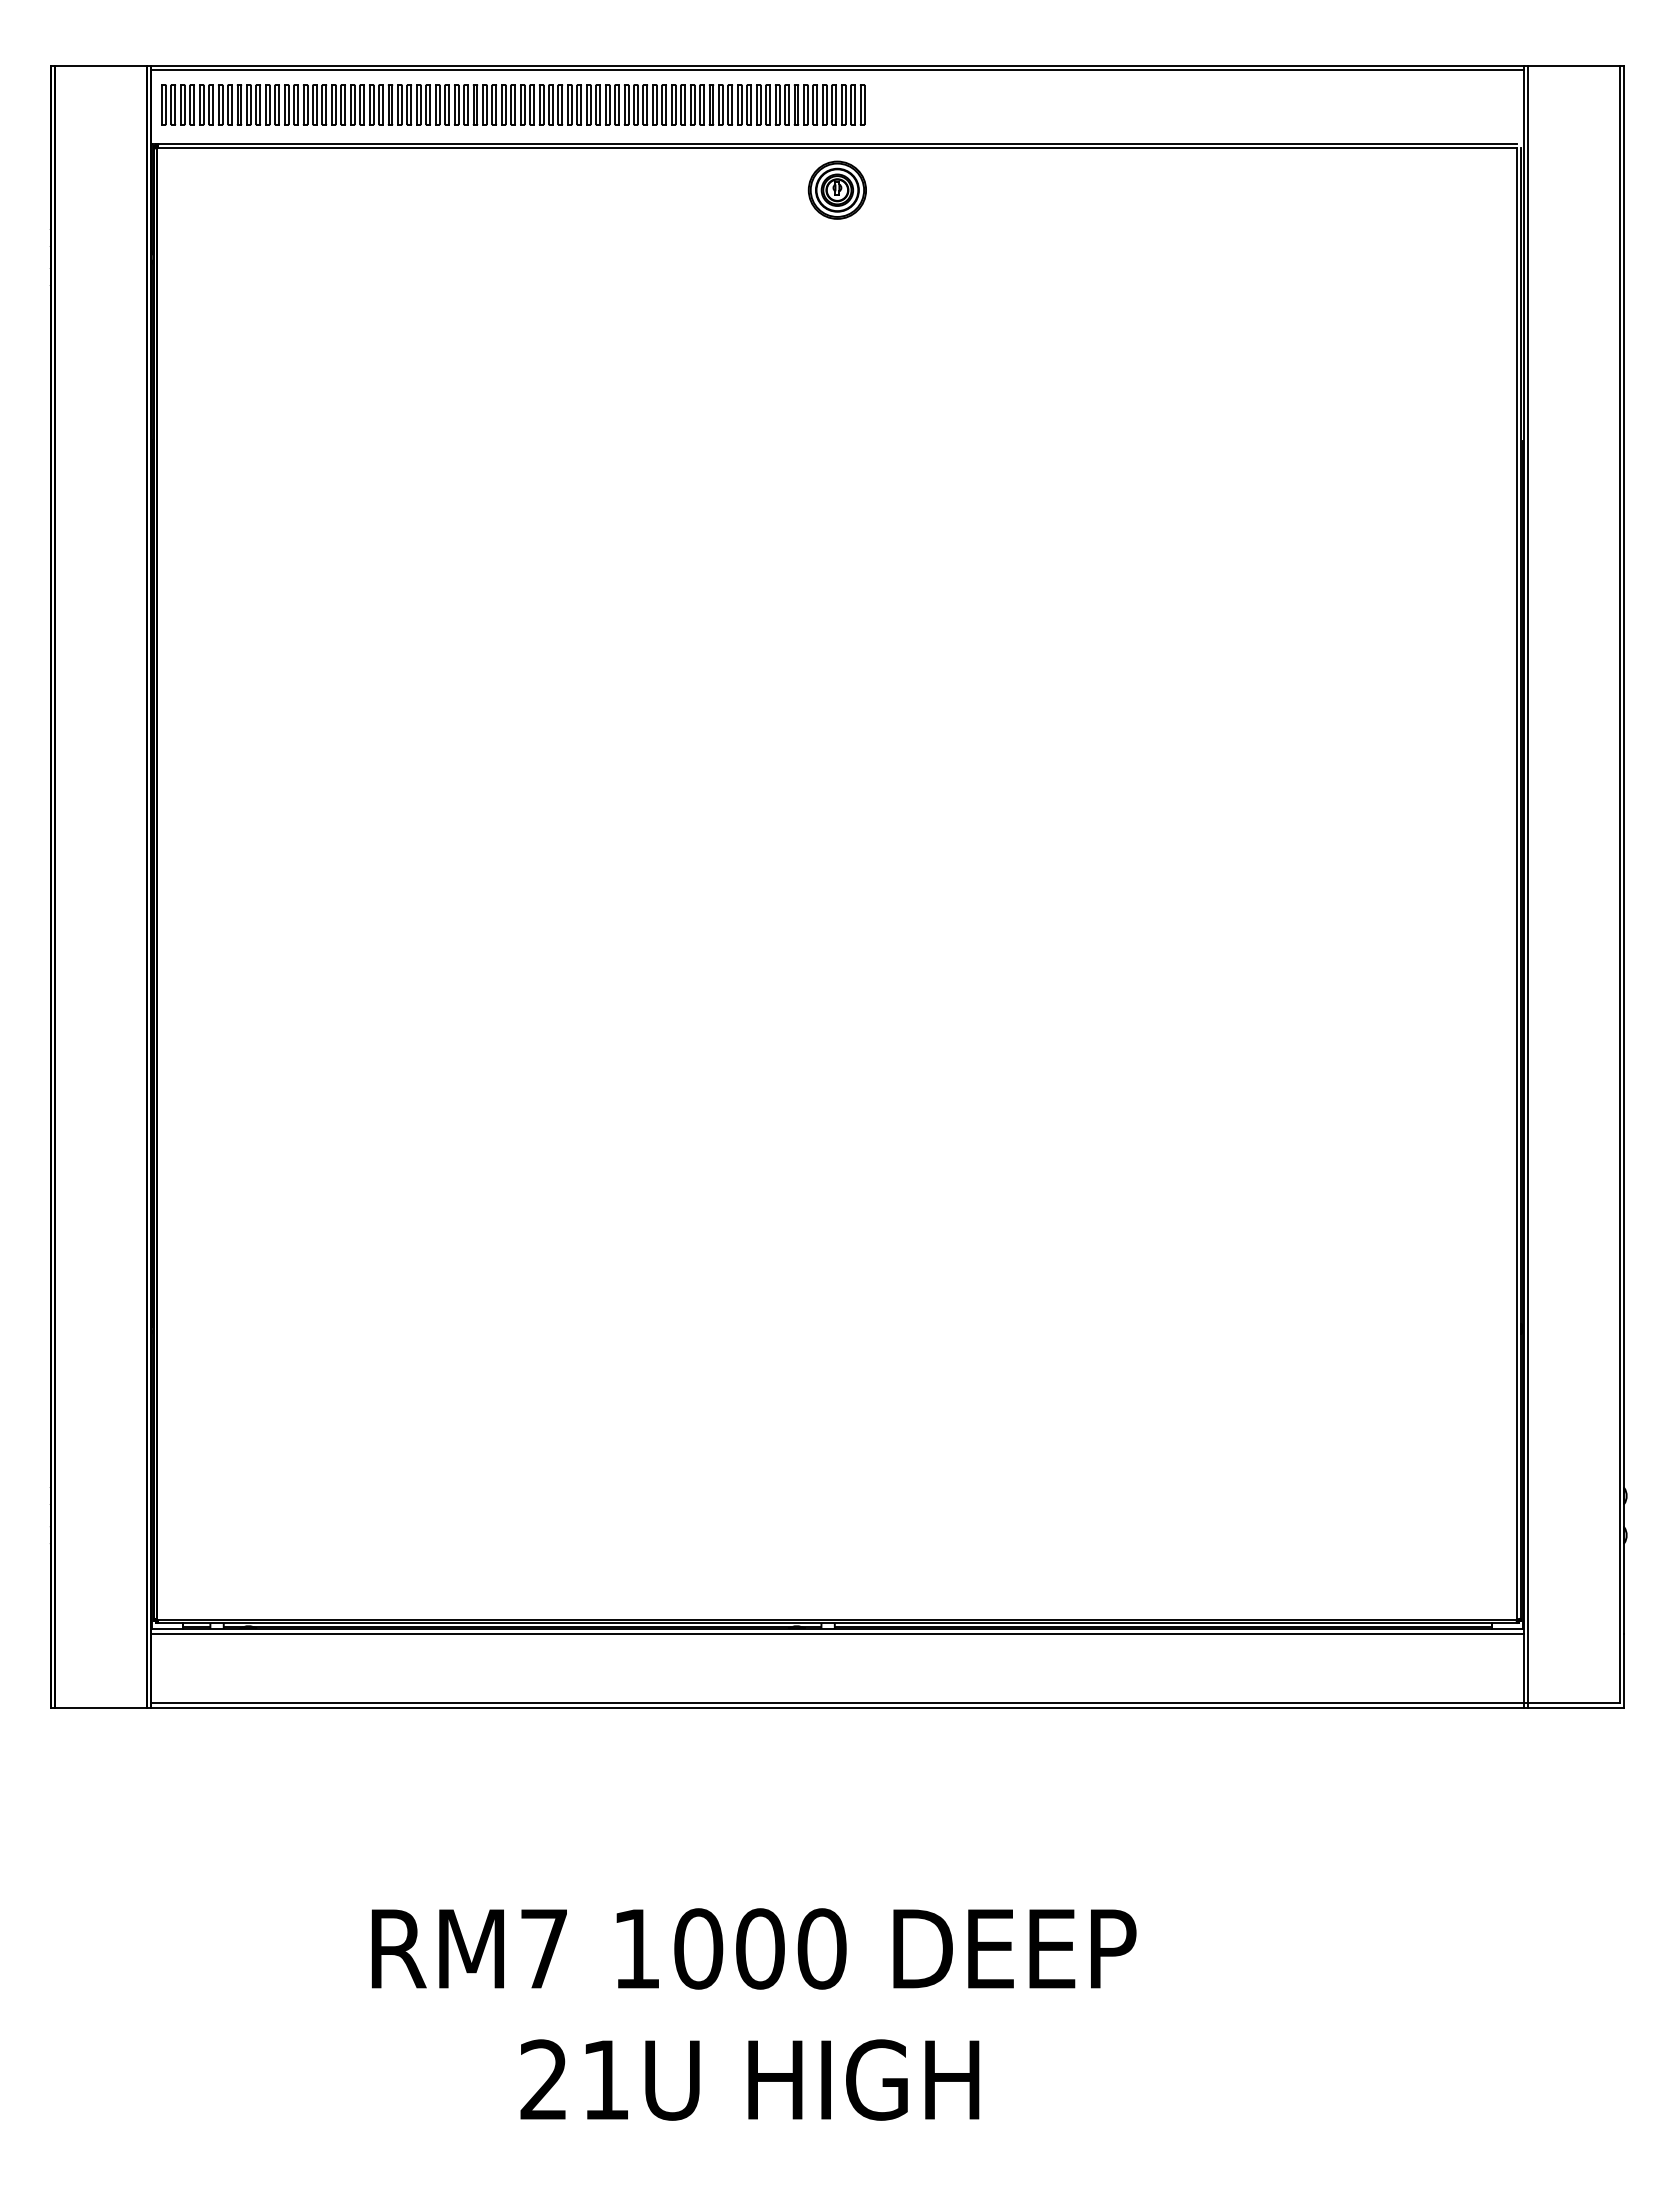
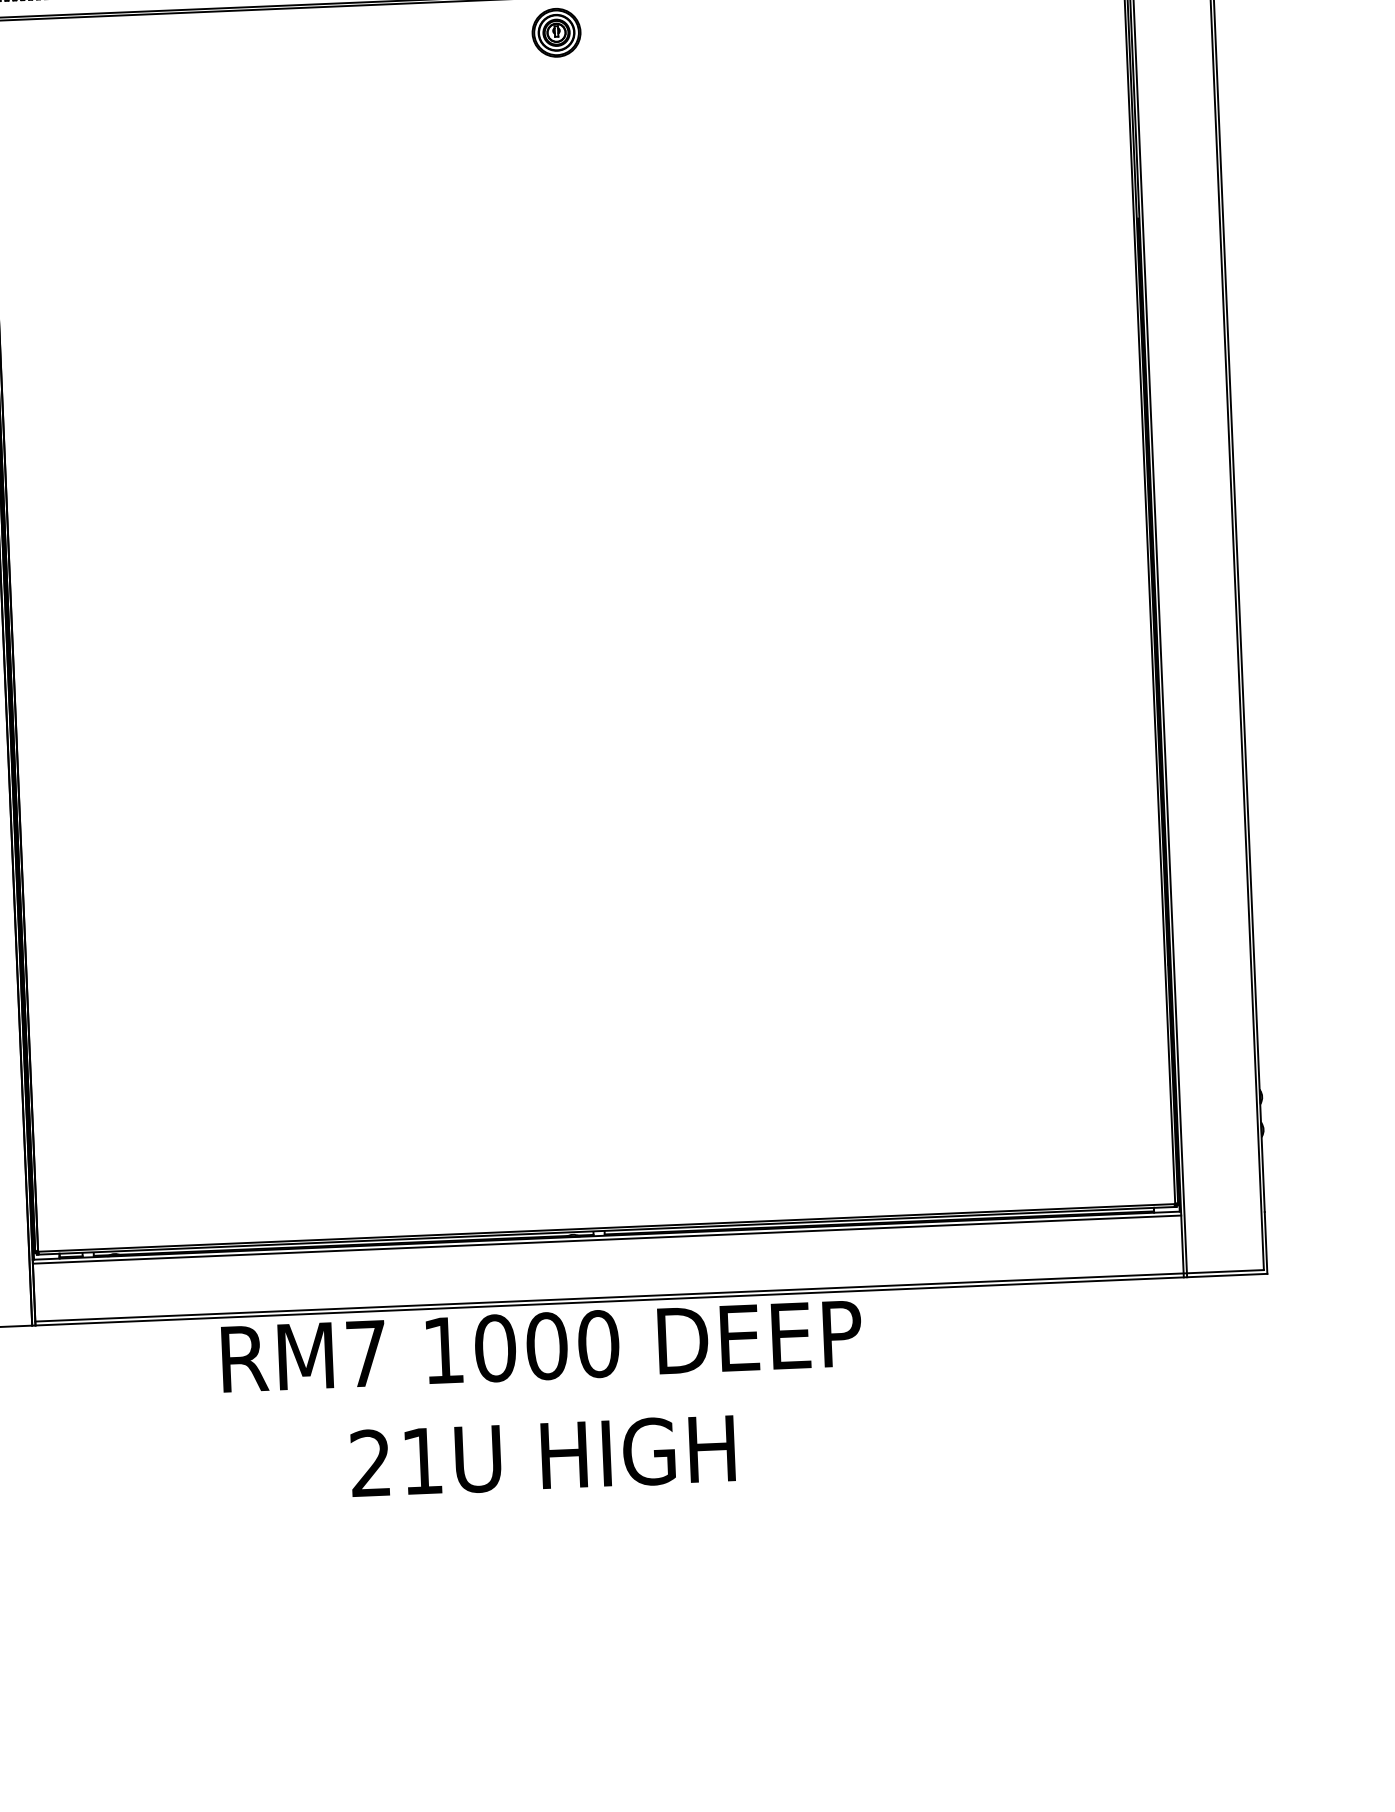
text: (753, 2014) -> (543, 1401), moved

